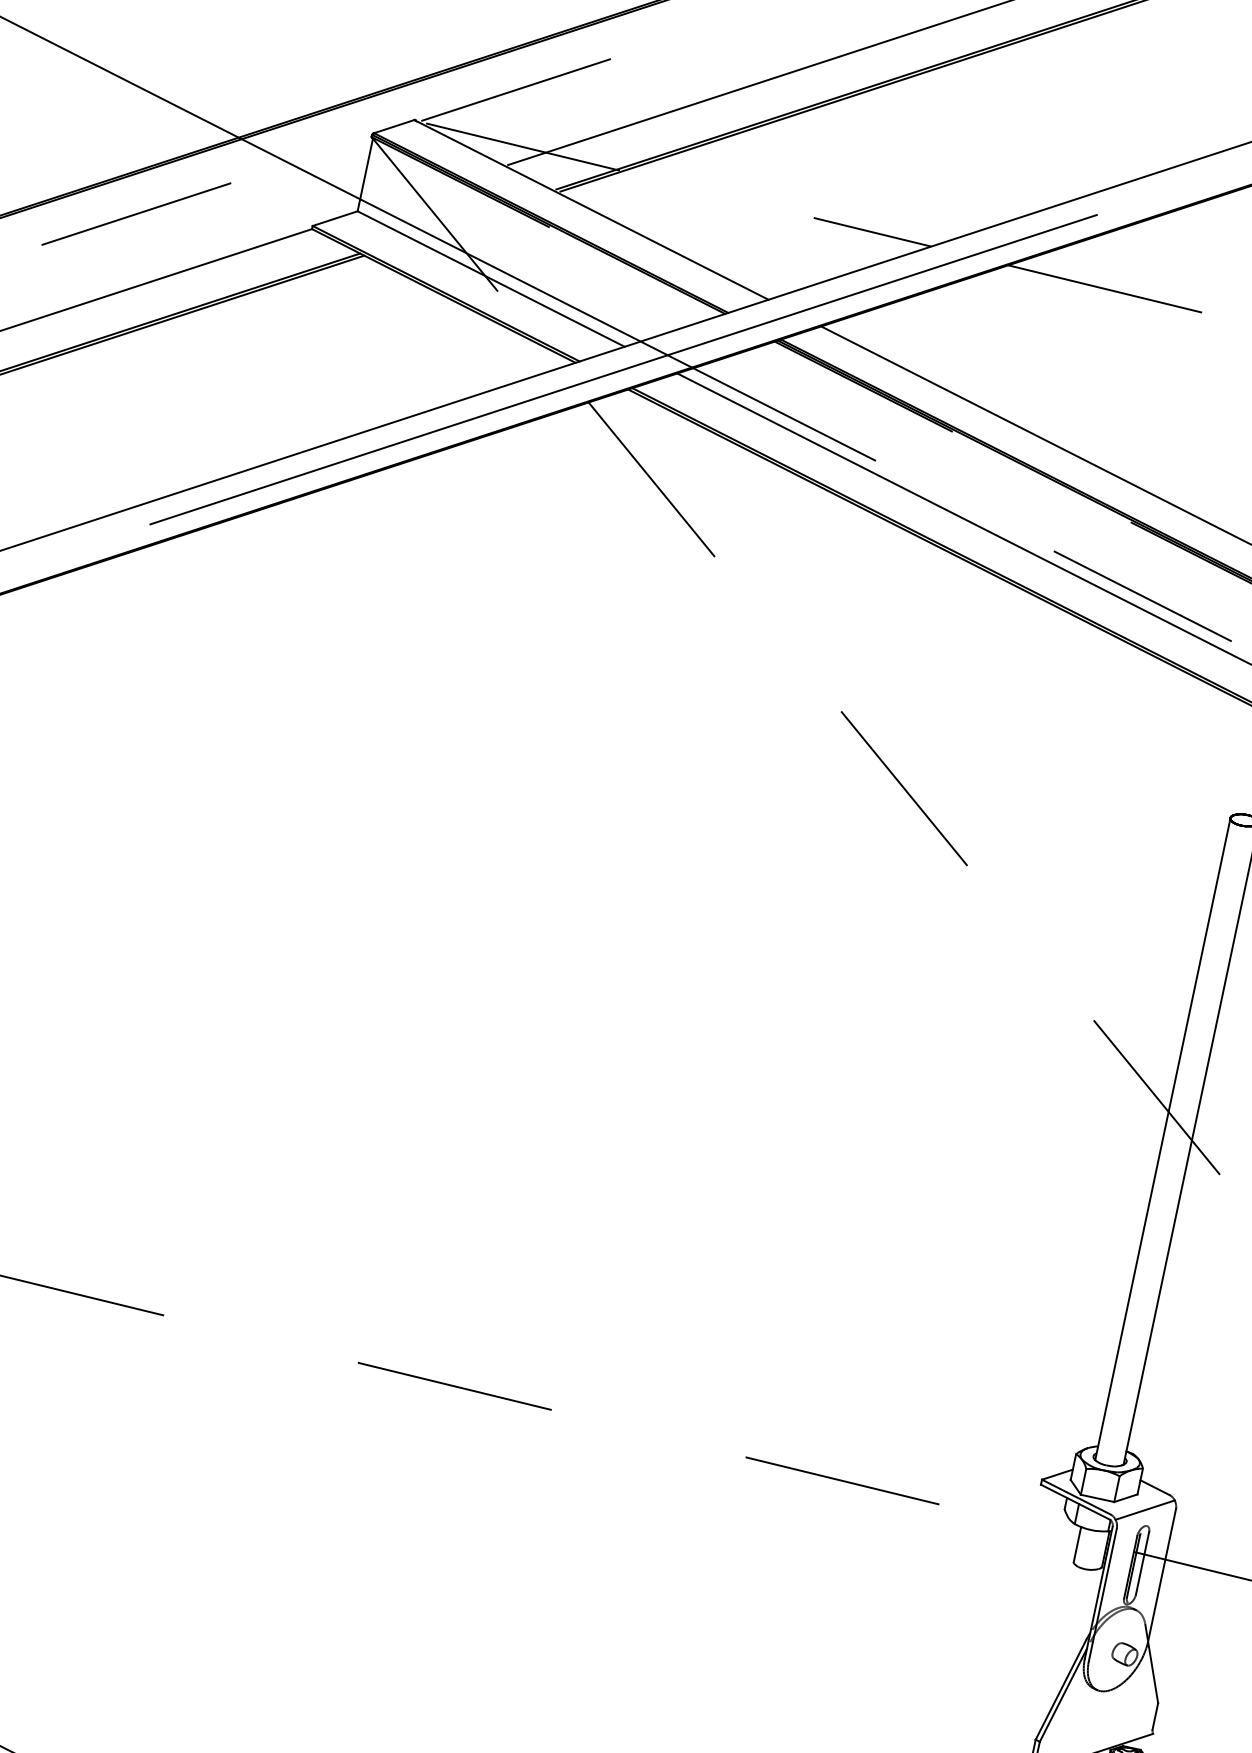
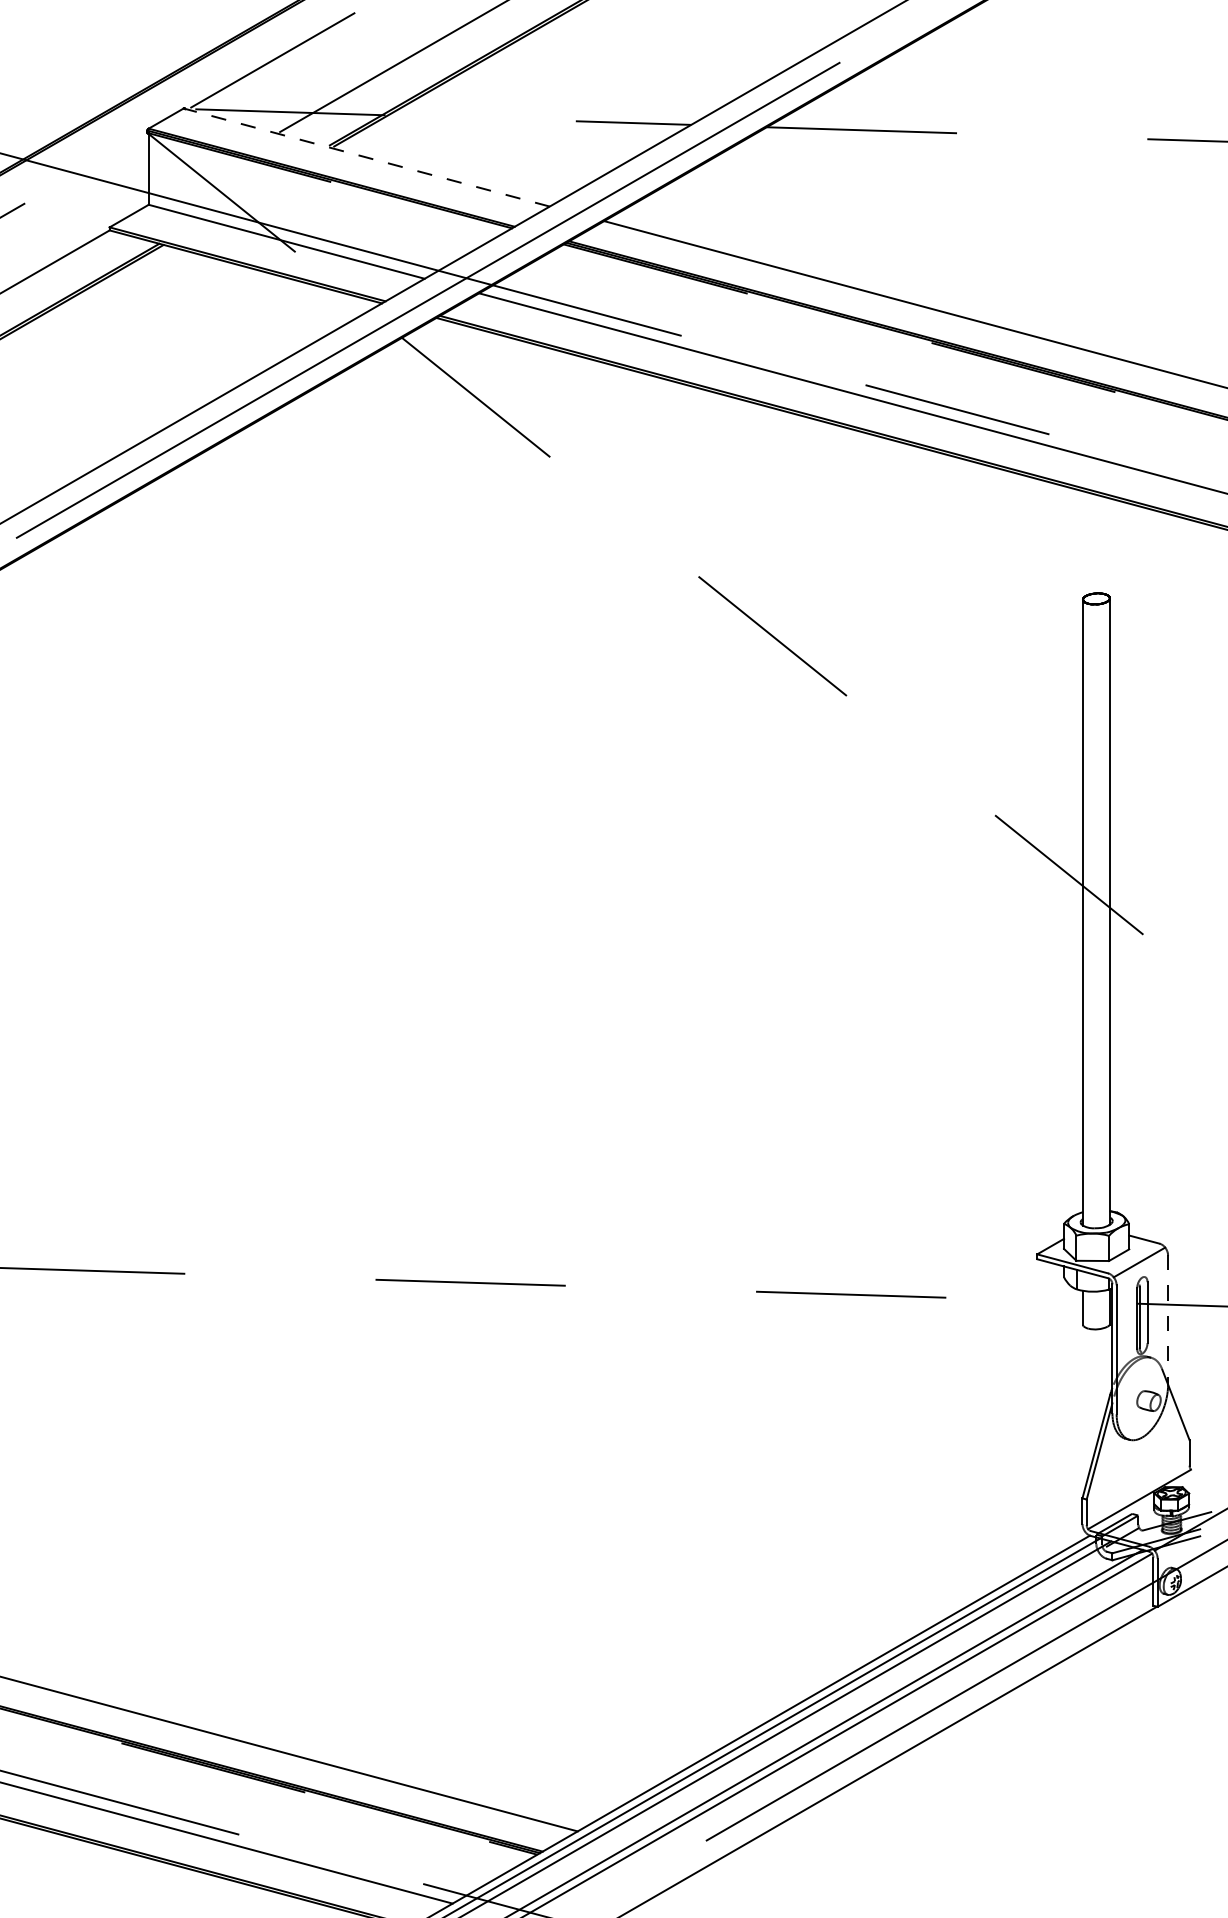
line: (592, 210) -> (367, 157), solid -> dashed
line: (1162, 1574) -> (1168, 1319), solid -> dashed

